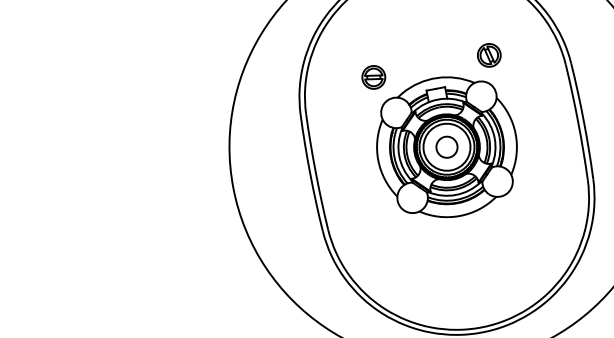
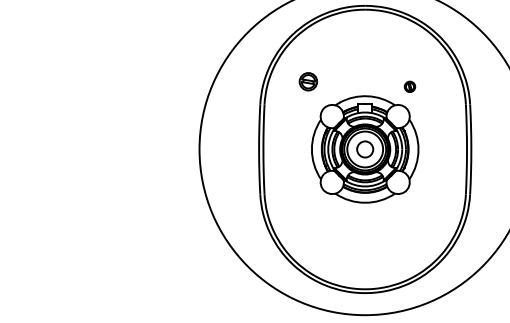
part: (488, 55) -> (409, 86), size x0.6
part: (372, 77) -> (307, 81), moved

